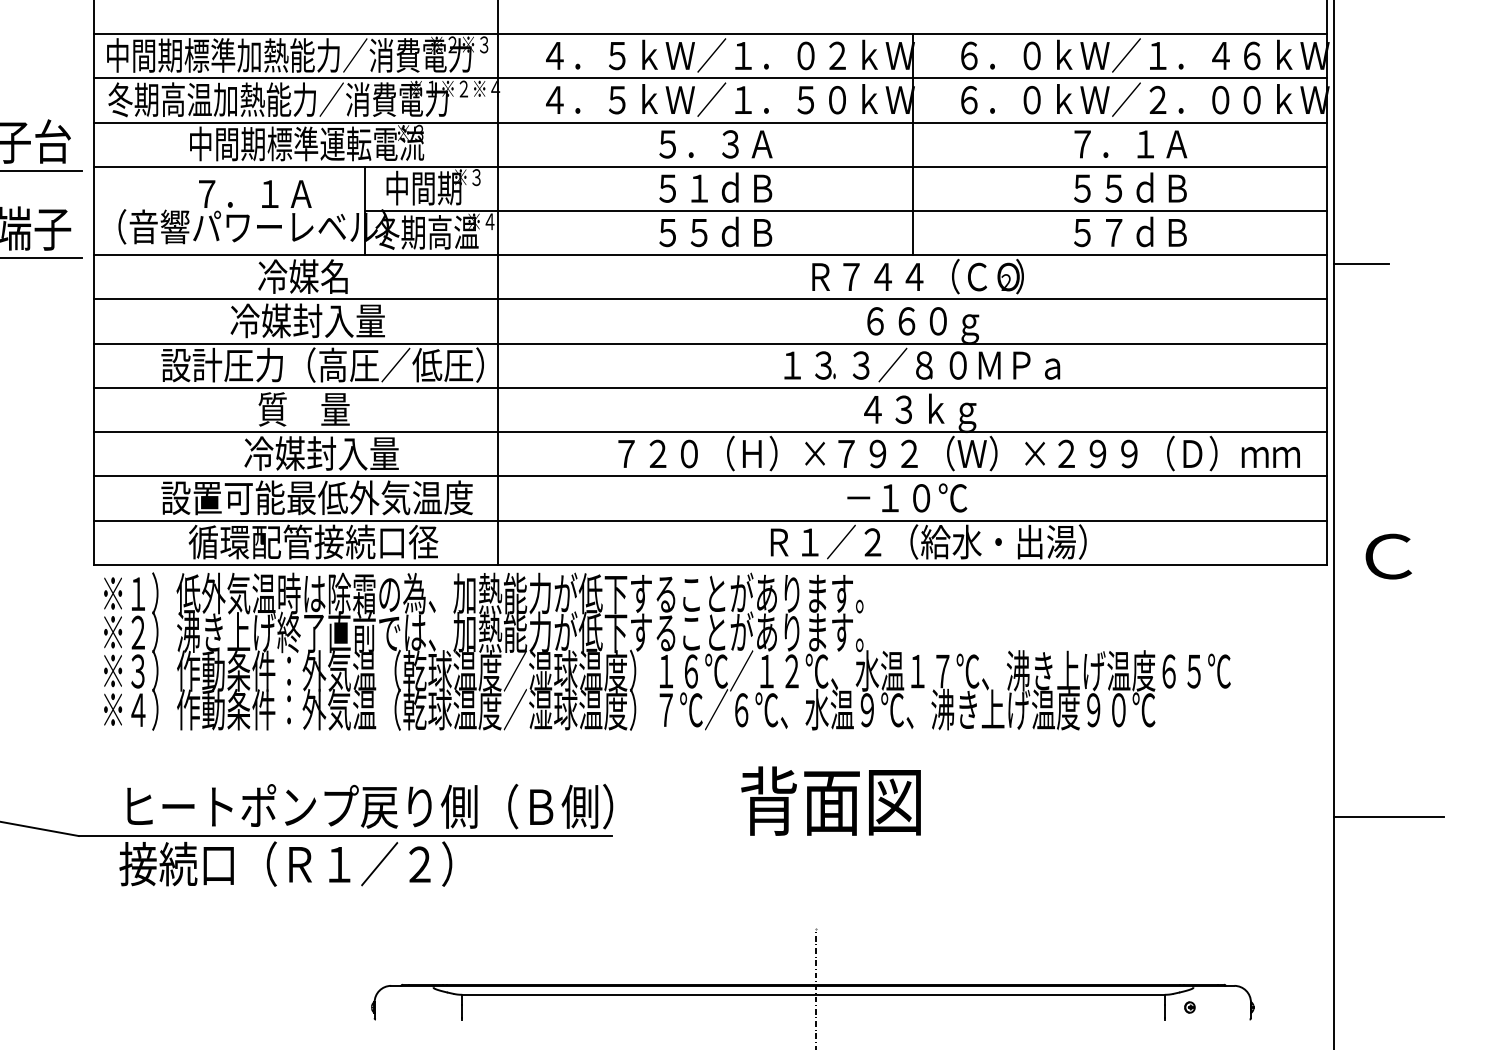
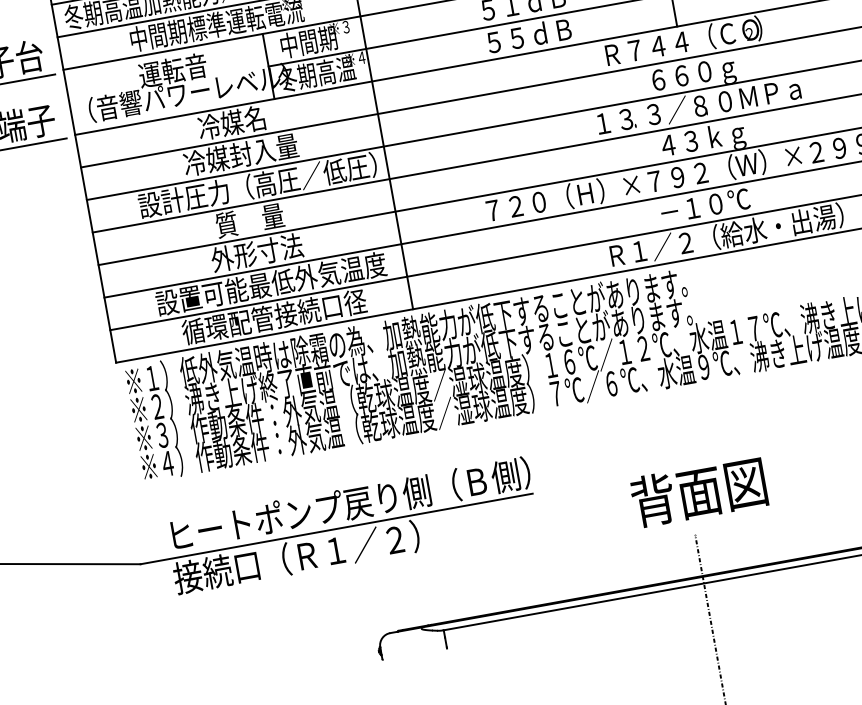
text: (251, 193) -> (182, 68), ７．１Ａ -> 運転音
text: (321, 453) -> (268, 250), 冷媒封入量 -> 外形寸法
text: (830, 800) -> (698, 491), moved

